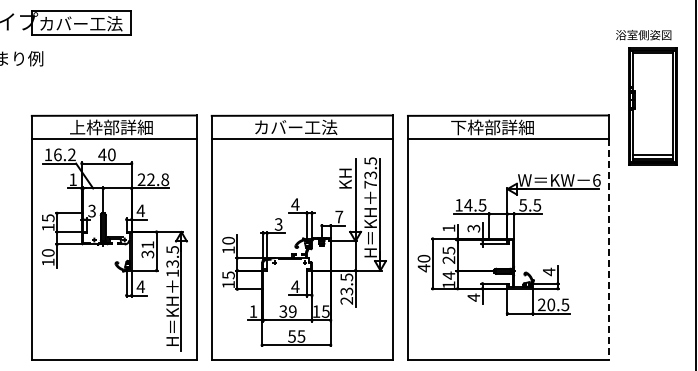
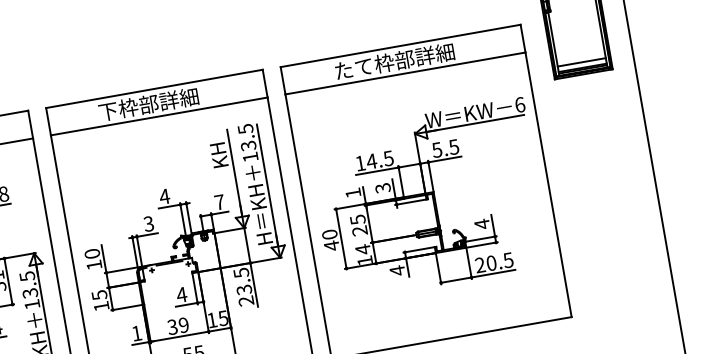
text: (295, 127) -> (148, 104), カバー工法 -> 下枠部詳細
text: (500, 127) -> (393, 61), 下枠部詳細 -> たて枠部詳細
text: (370, 184) -> (250, 157), 73.5 -> 13.5
line: (608, 249) -> (548, 185), dashed -> solid

